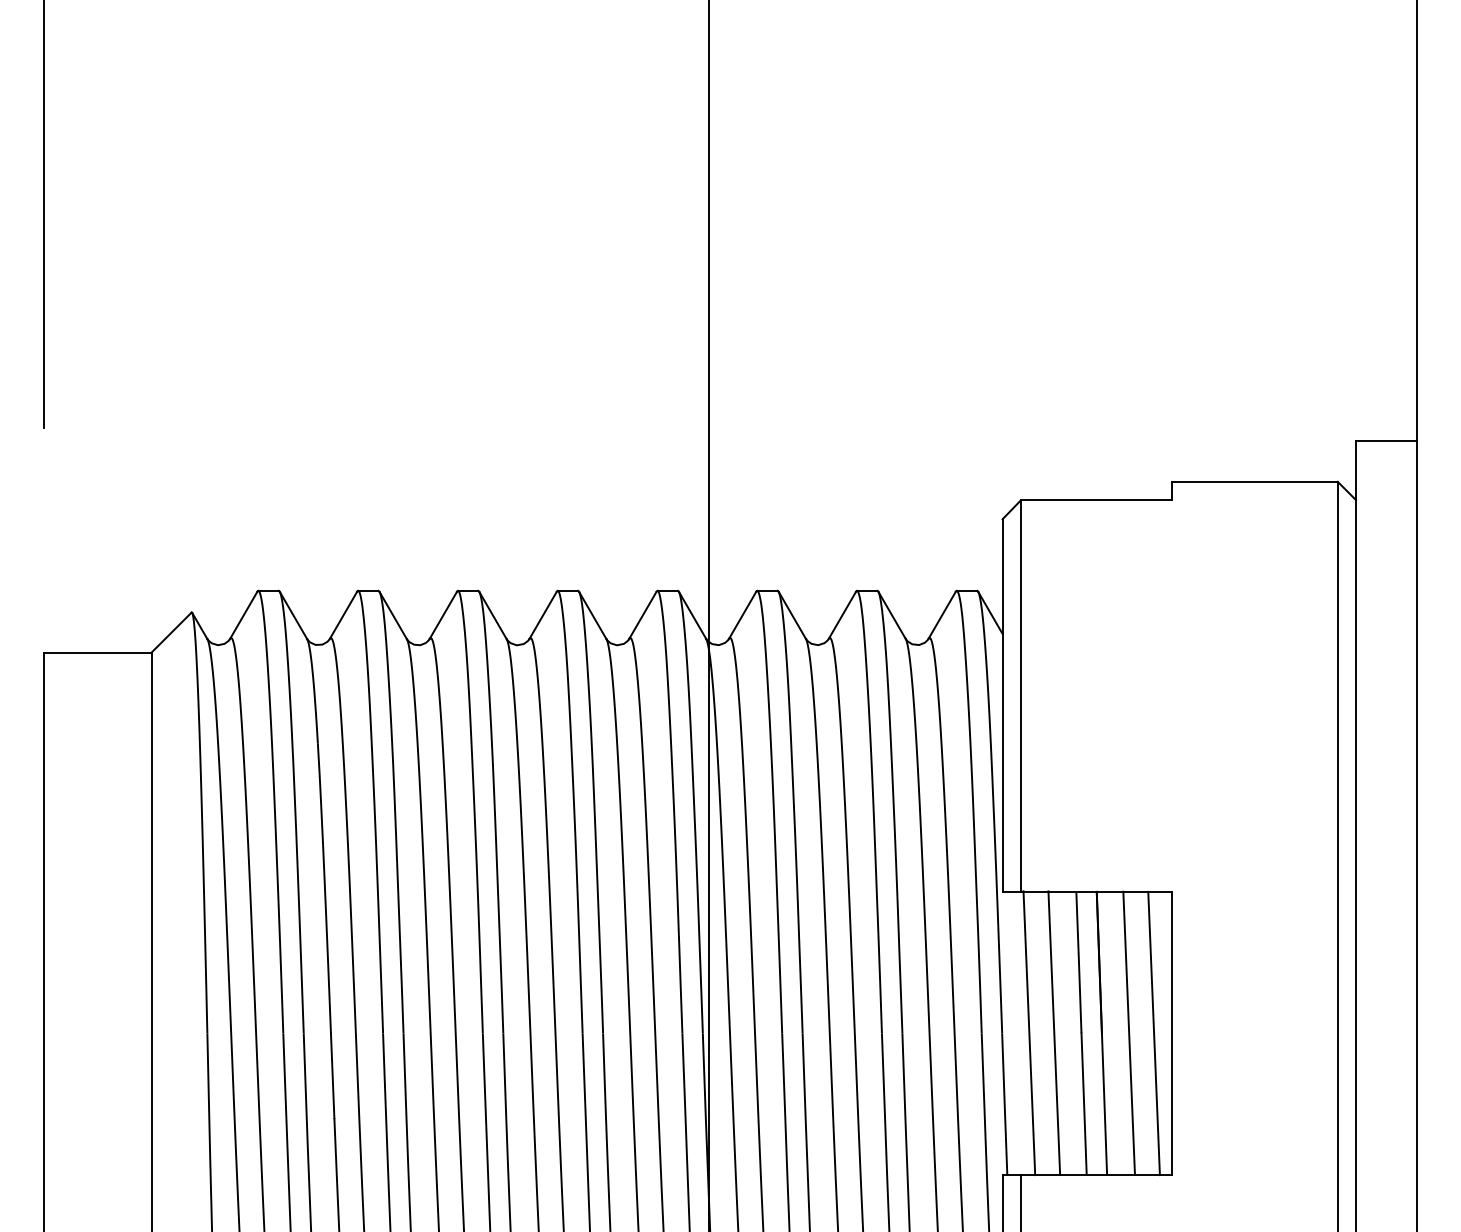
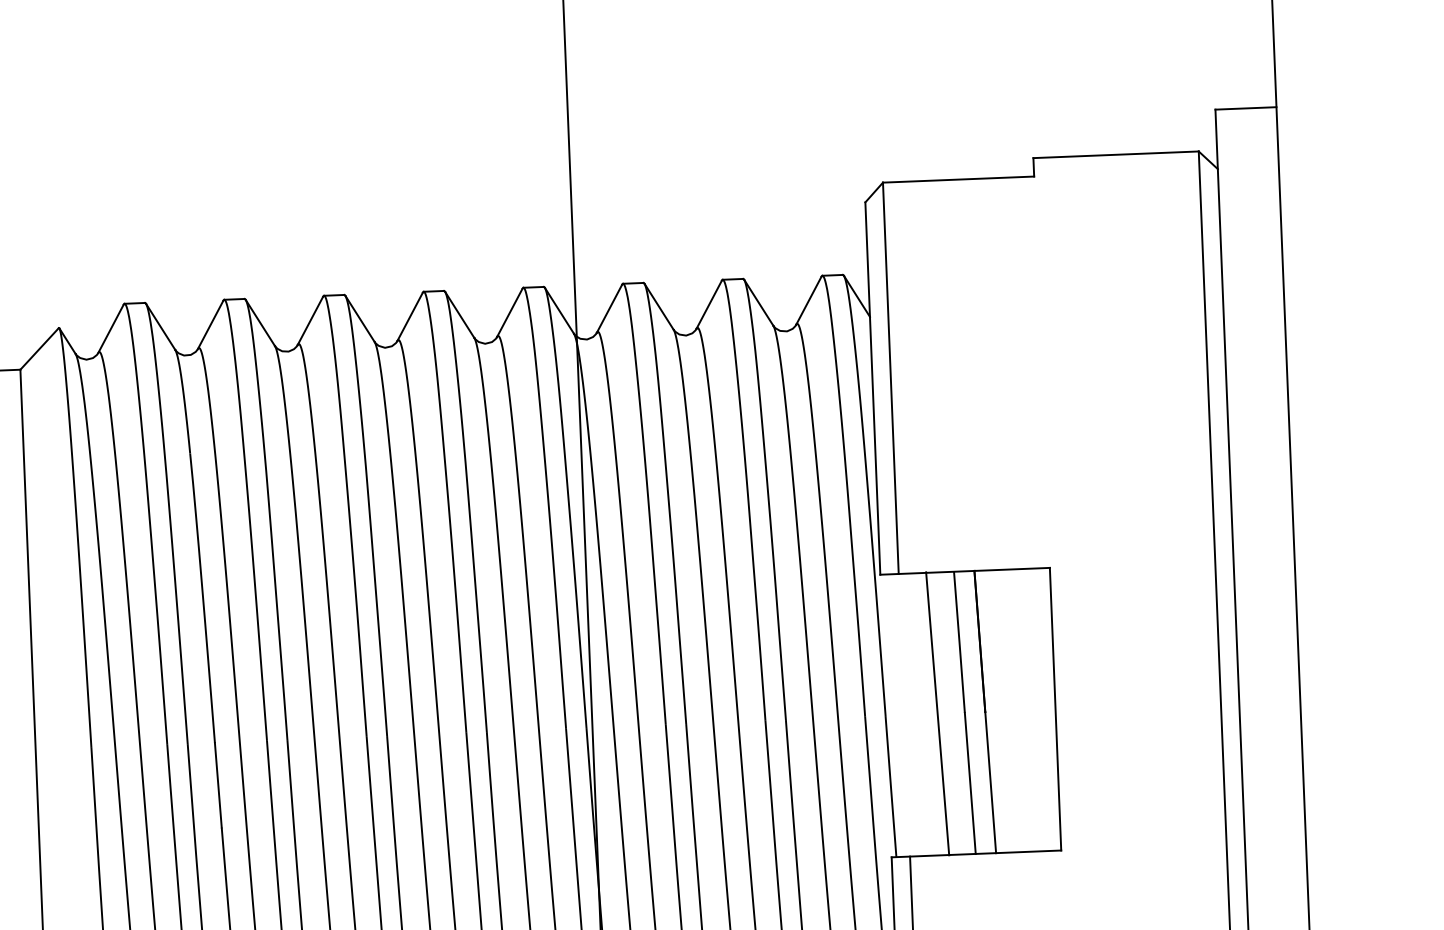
line: (1029, 1033) -> (912, 715), removed
line: (1128, 1033) -> (1011, 711), removed
line: (1153, 1033) -> (1036, 710), removed

